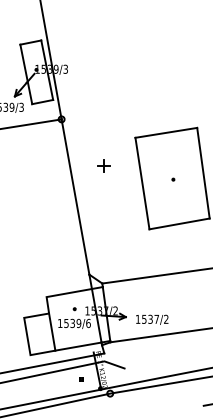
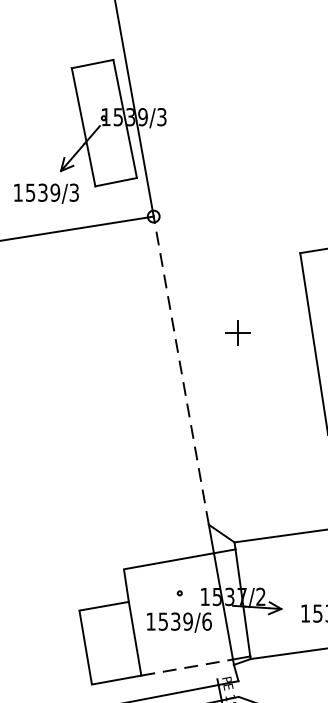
part: (103, 165) -> (236, 331), moved
line: (75, 197) -> (181, 371), solid -> dashed
line: (78, 346) -> (187, 667), solid -> dashed

